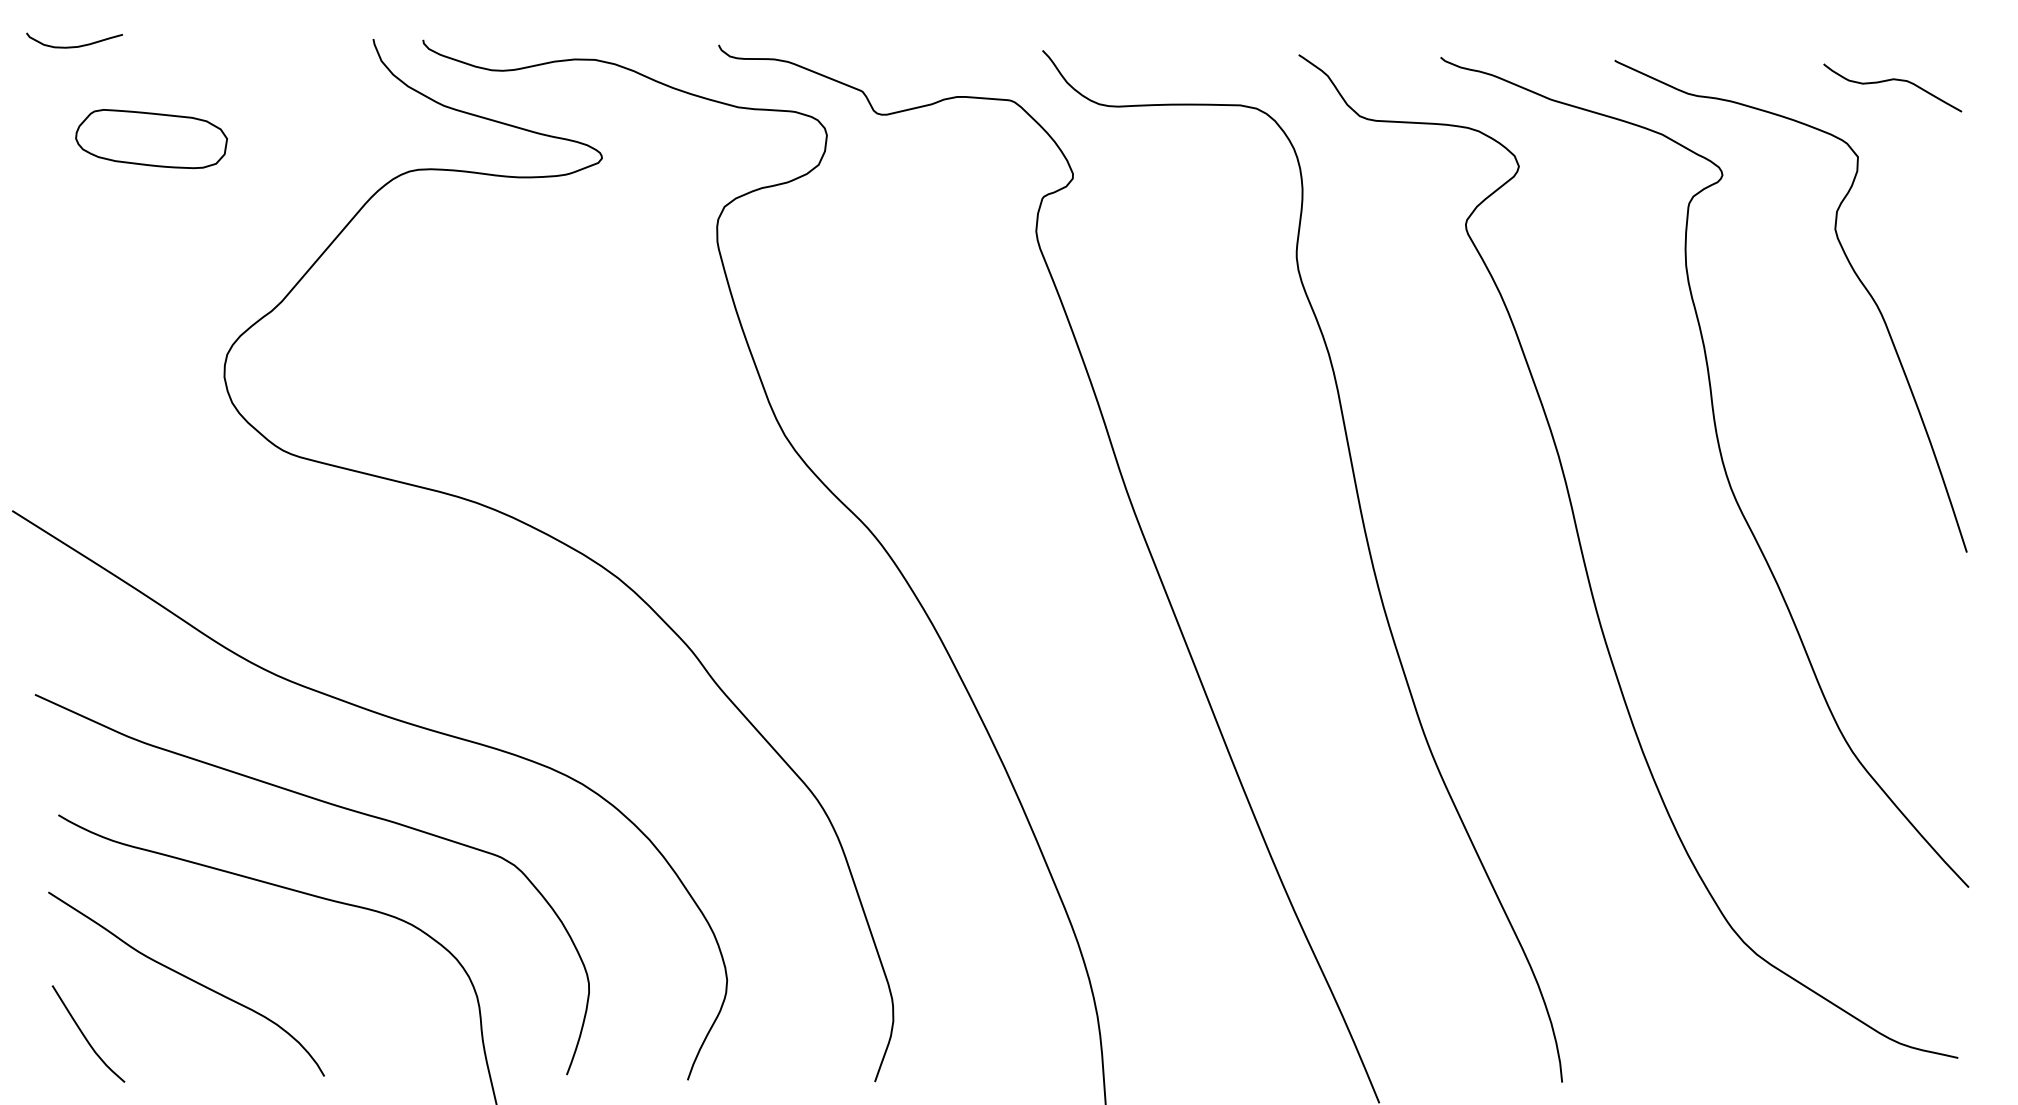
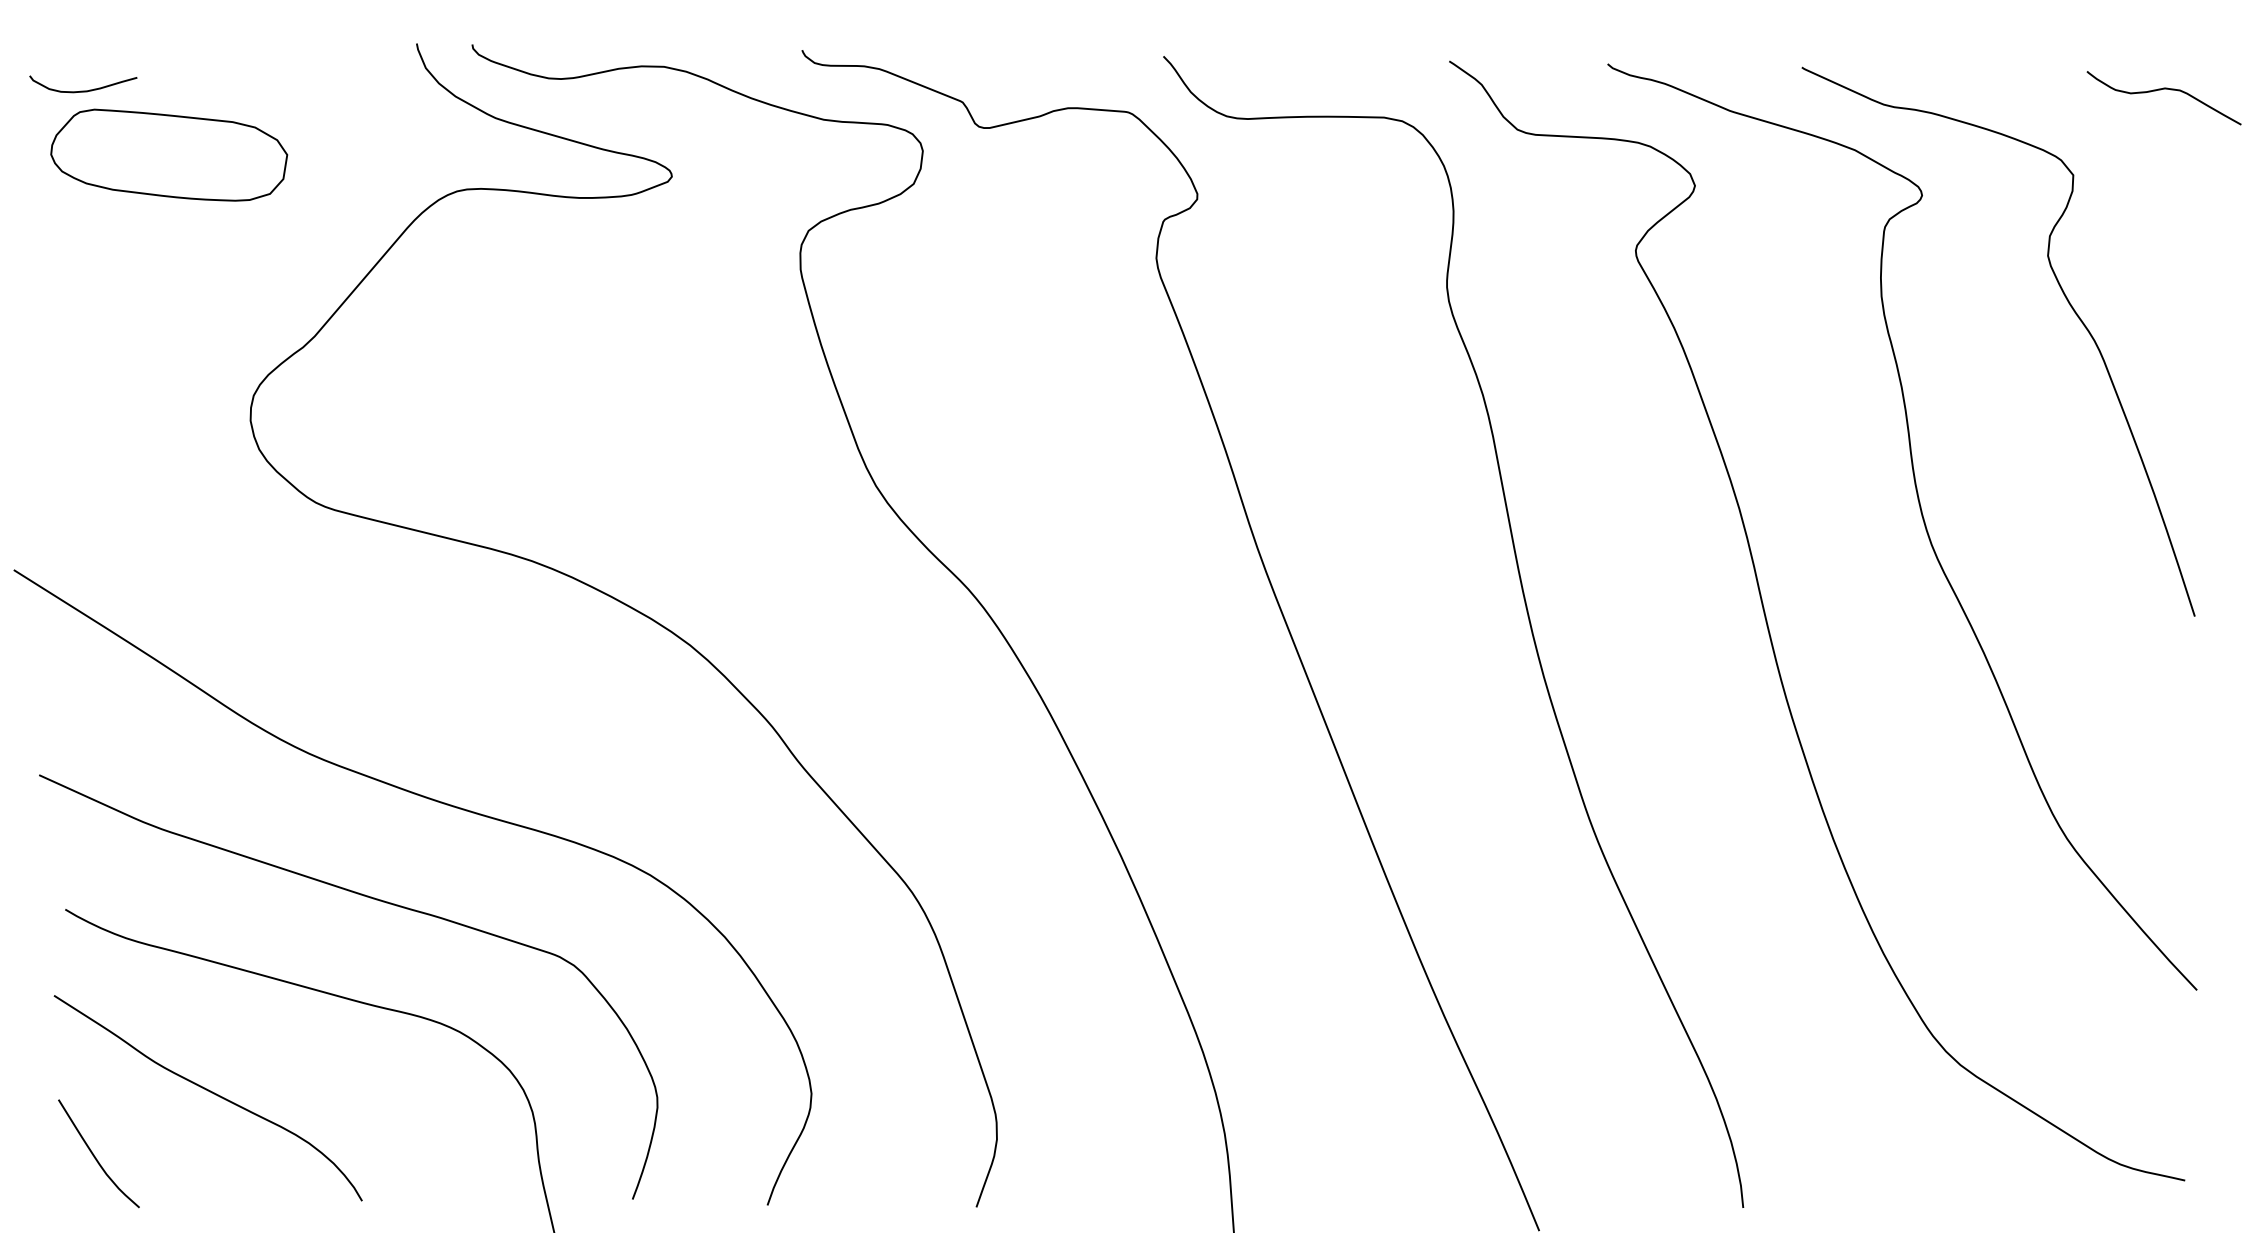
curve: (74, 46) -> (83, 90), moved
curve: (1889, 81) -> (2160, 90), moved
part: (151, 138) -> (169, 154), size x1.4

